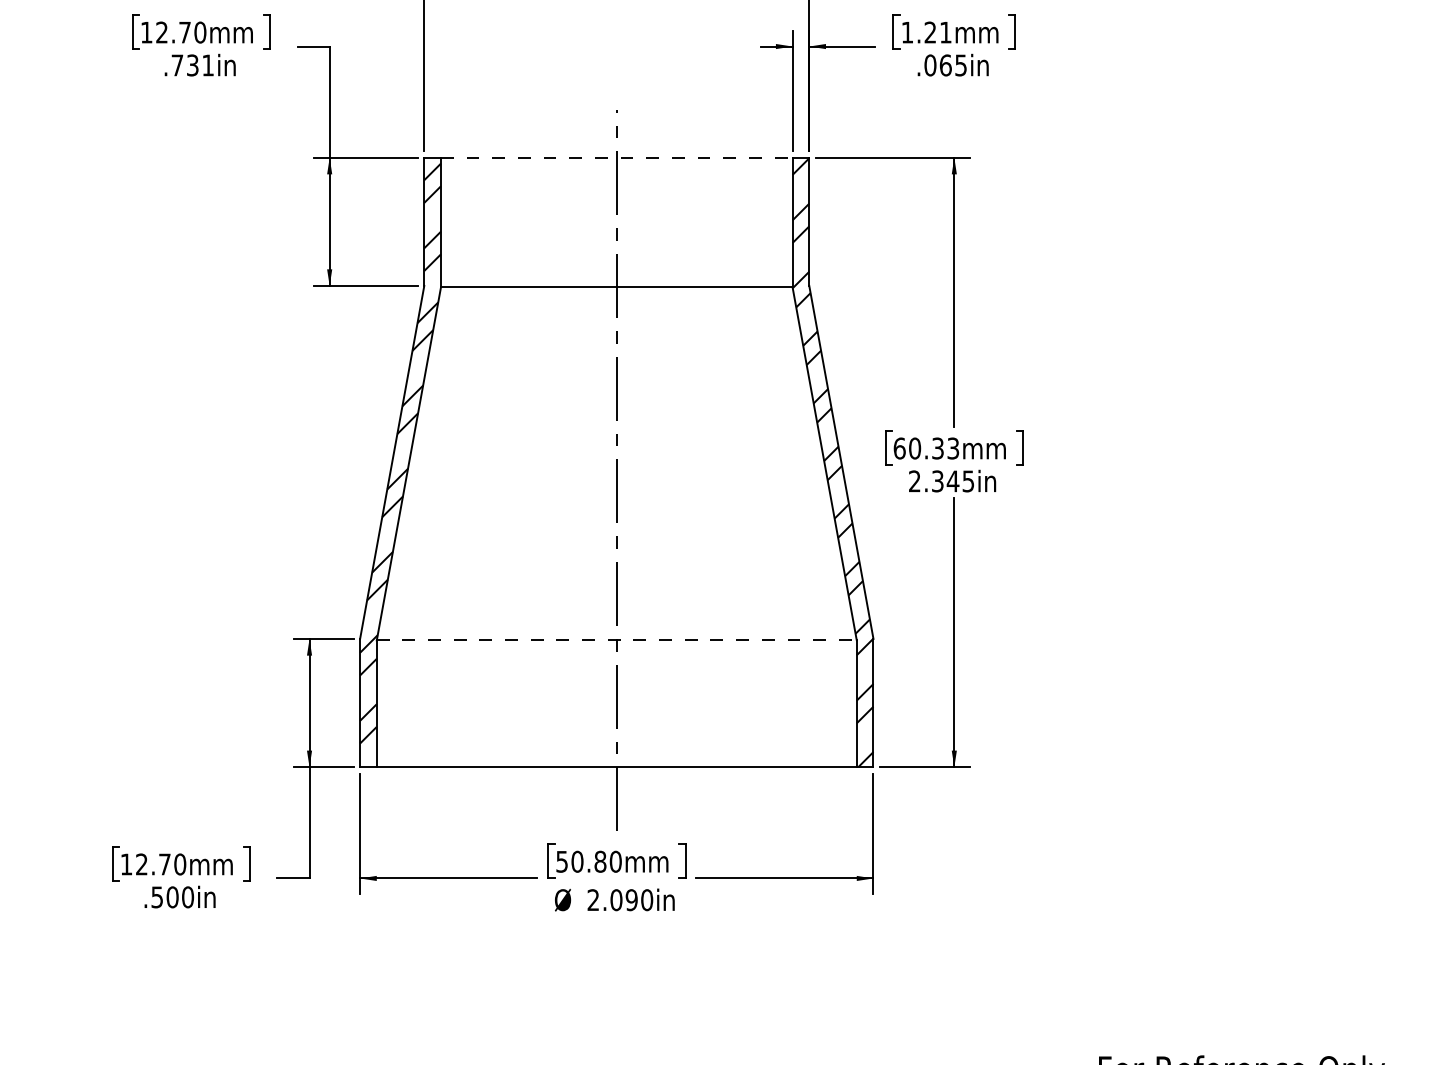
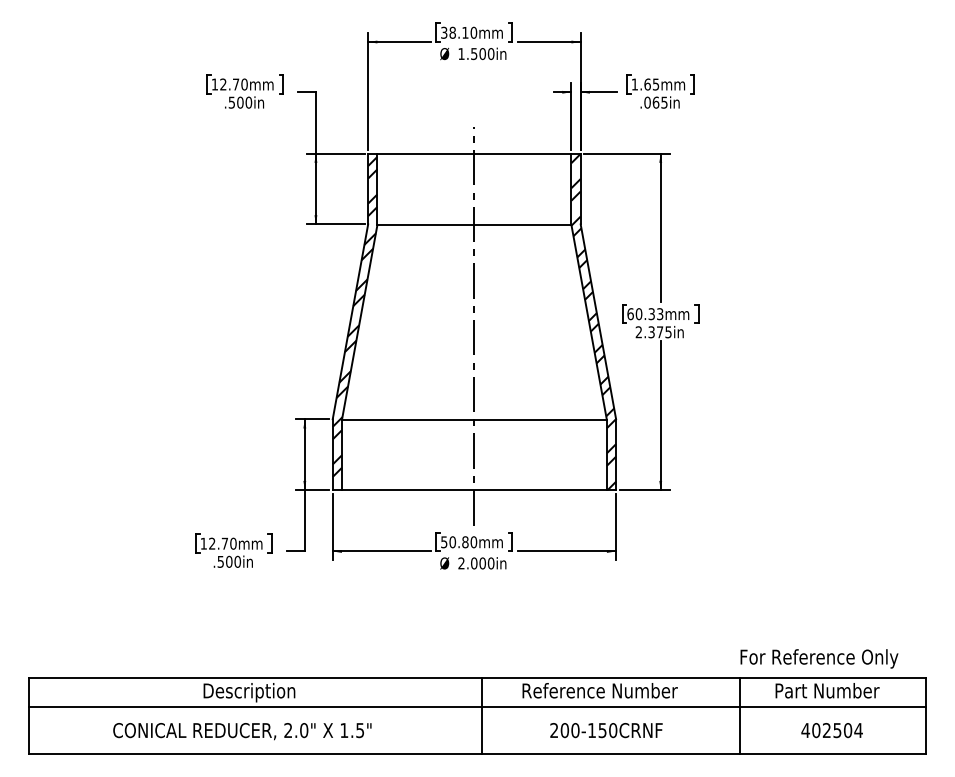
text: (937, 32) -> (651, 84), 1.21mm -> 1.65mm
text: (193, 65) -> (240, 102), .731in -> .500in
line: (616, 157) -> (474, 153), dashed -> solid
text: (952, 481) -> (659, 332), 2.345in -> 2.375in
line: (616, 641) -> (474, 420), dashed -> solid
text: (631, 900) -> (482, 563), 2.090in -> 2.000in

